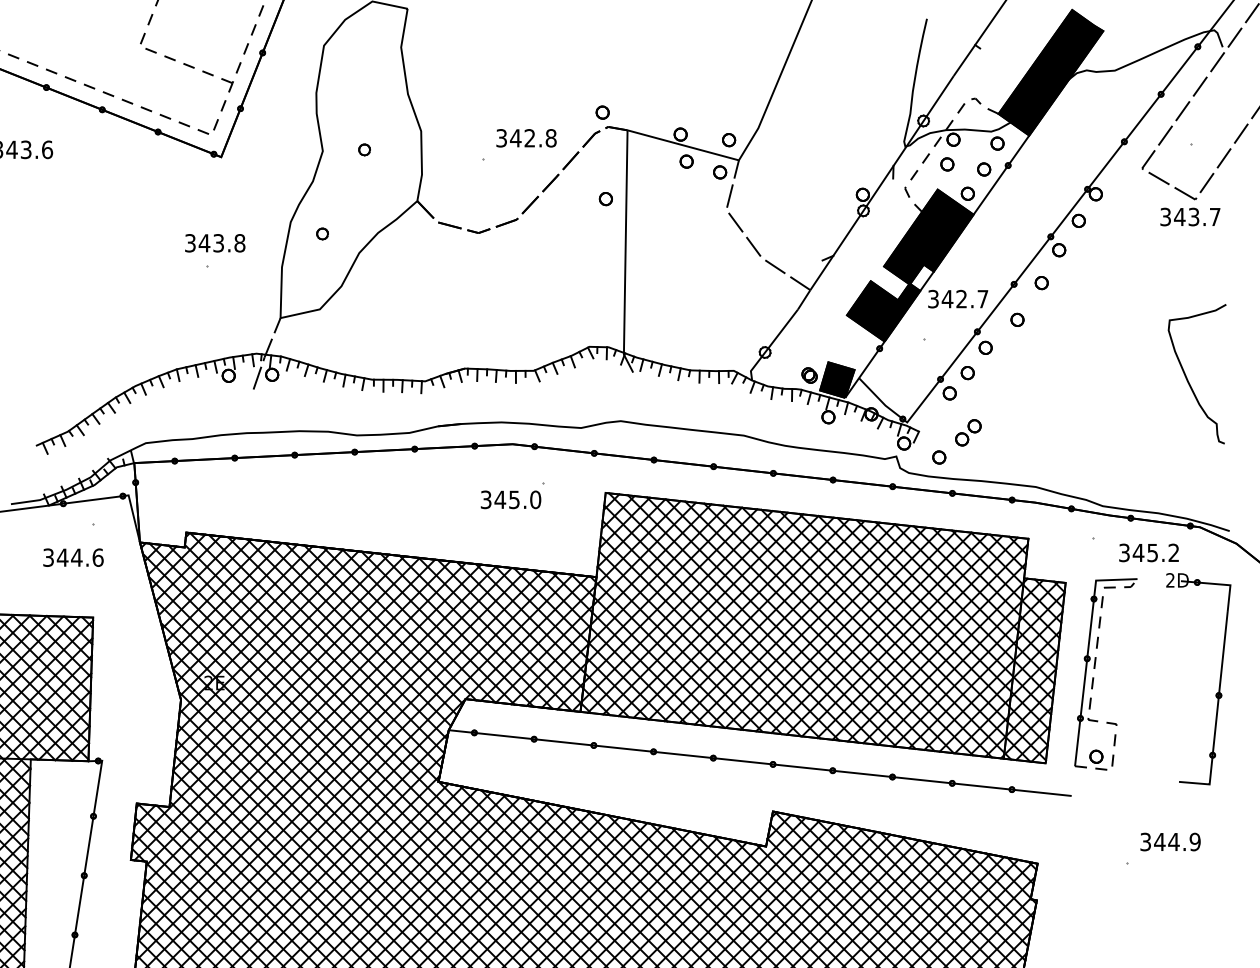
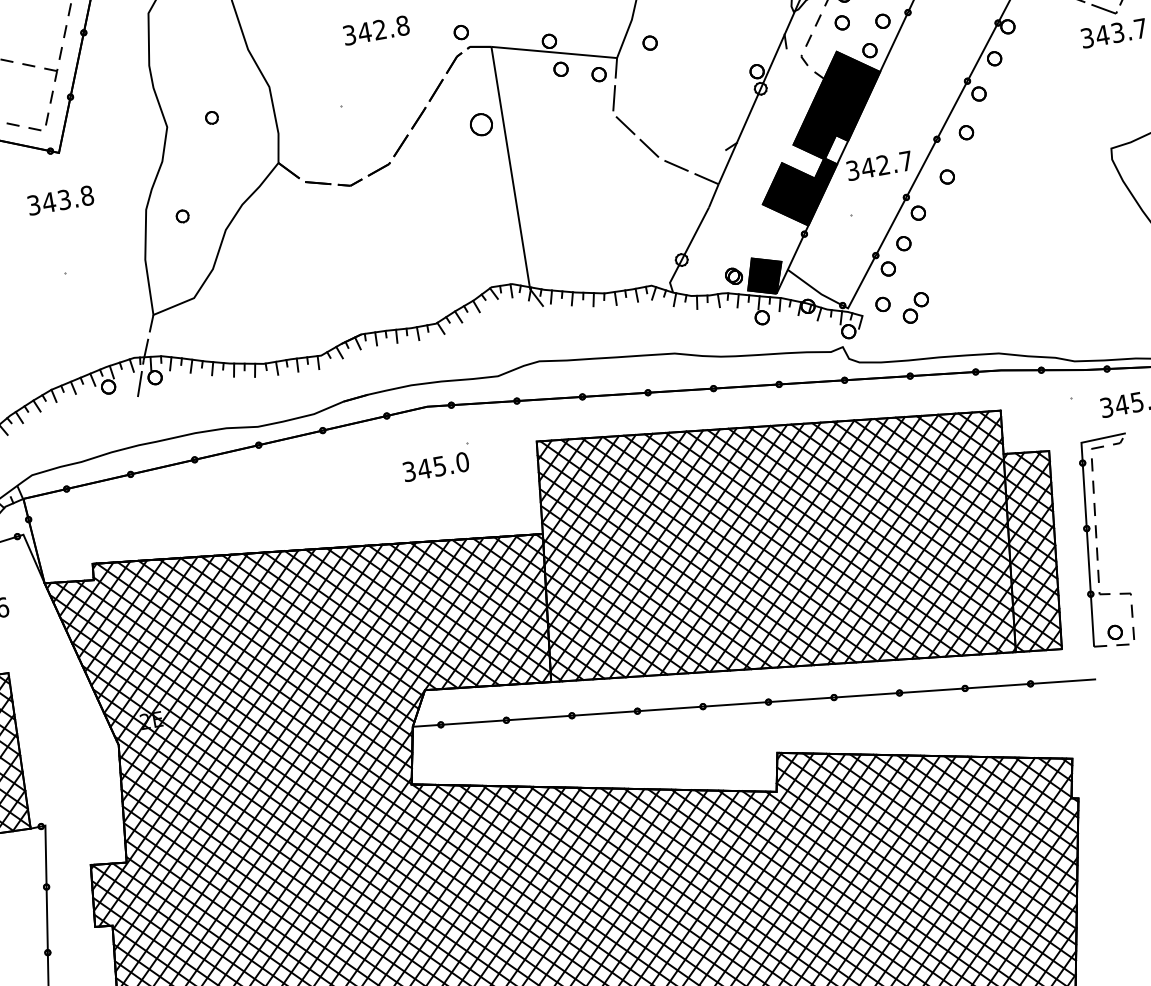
text: (526, 138) -> (376, 30), moved
part: (729, 140) -> (650, 43), moved
part: (605, 199) -> (480, 125), size x1.6
text: (215, 243) -> (61, 200), moved
part: (939, 457) -> (883, 304), moved

